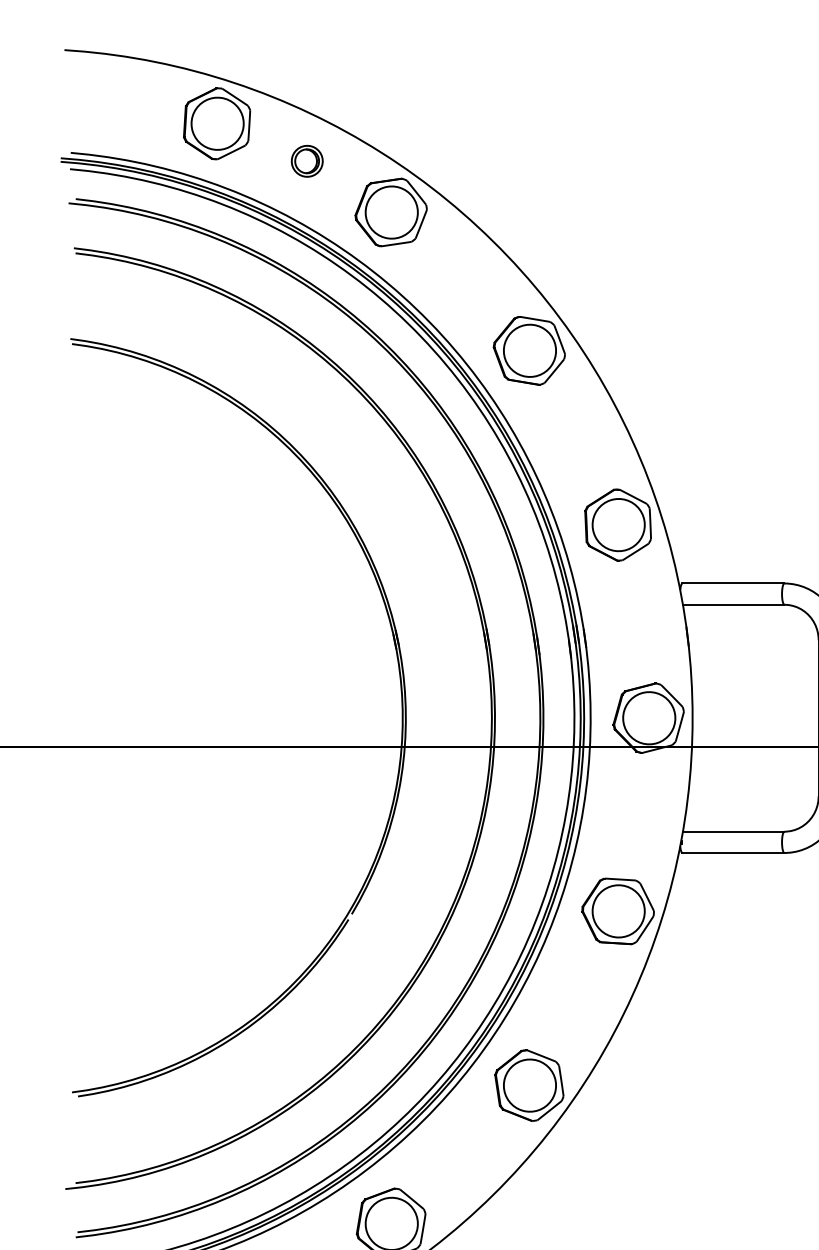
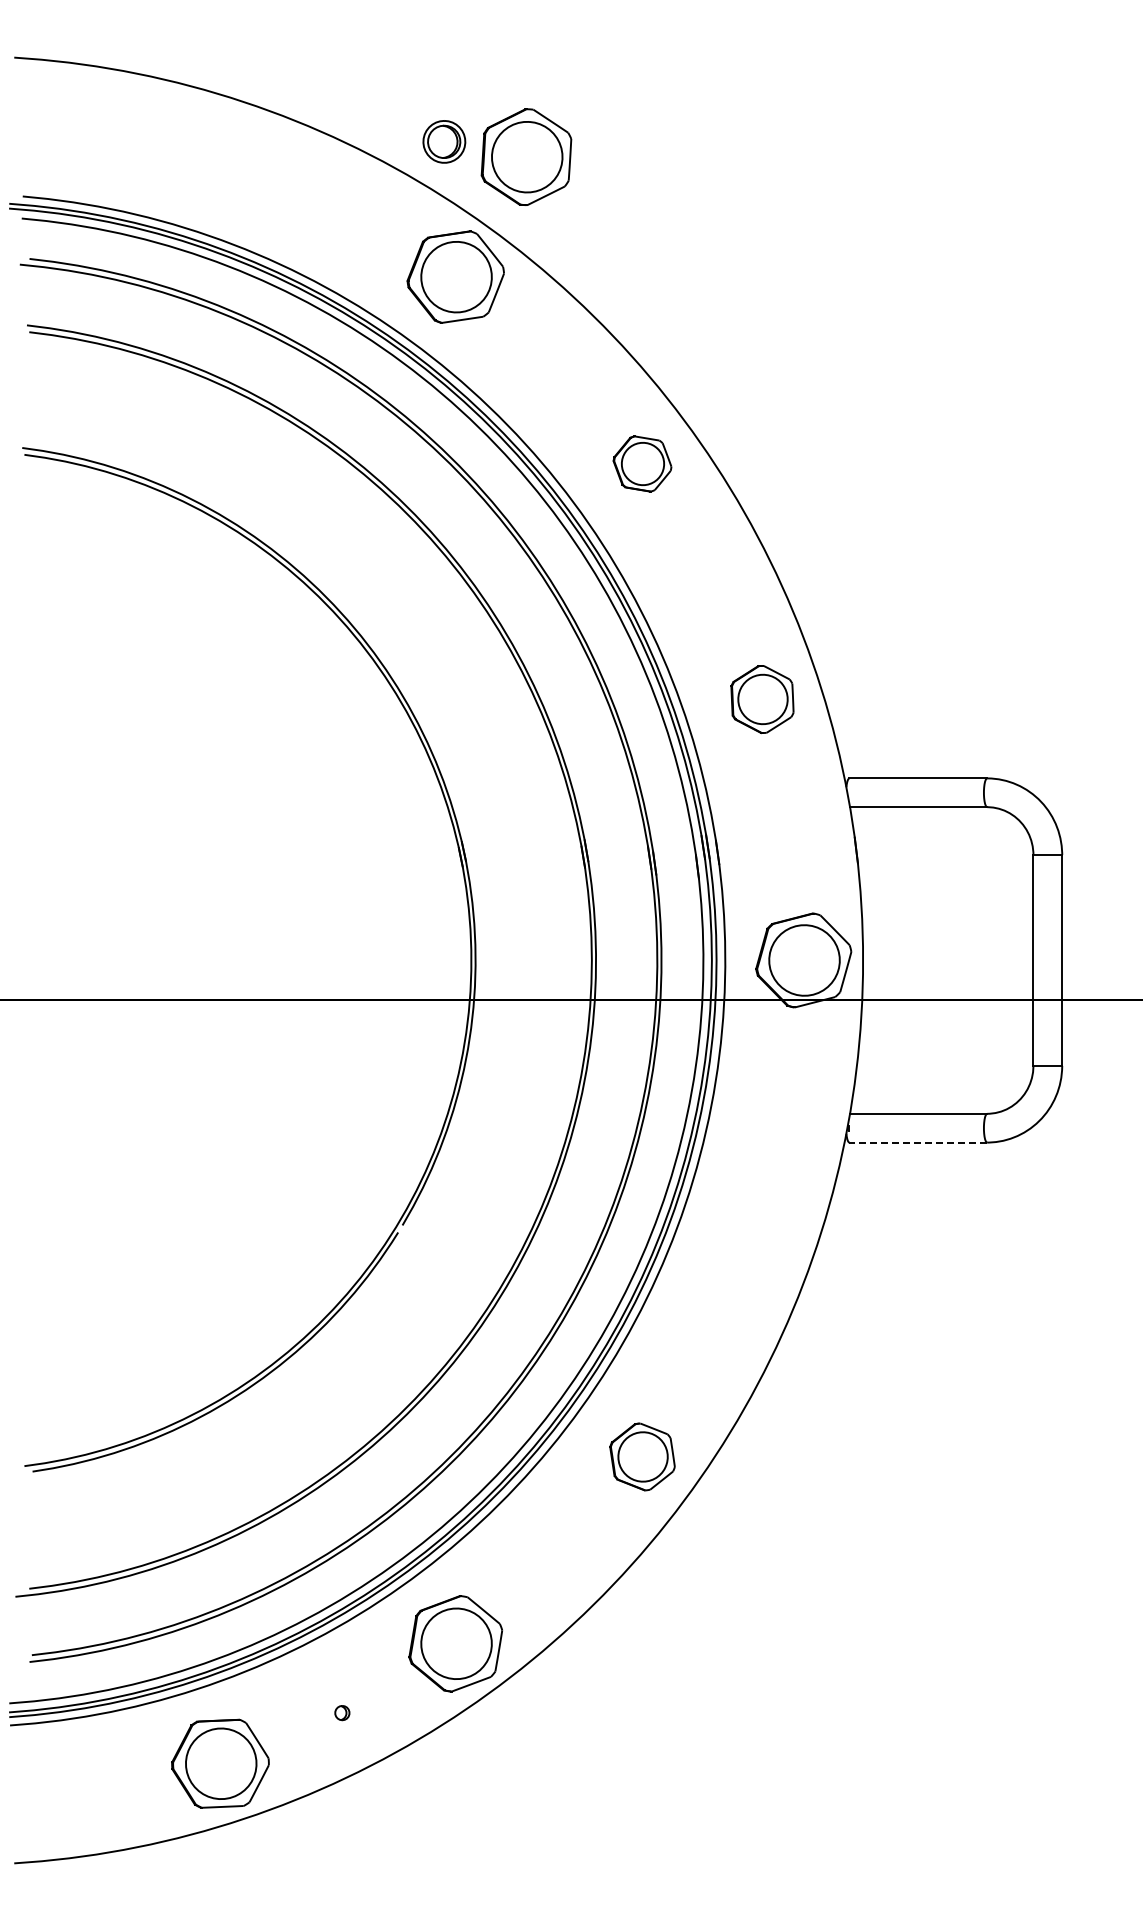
part: (217, 123) -> (526, 156), moved
part: (307, 161) -> (444, 141), moved
part: (529, 350) -> (642, 463), size x0.6
part: (618, 525) -> (762, 699), size x0.7
line: (733, 852) -> (918, 1142), solid -> dashed
part: (618, 911) -> (762, 1221), removed
part: (529, 1085) -> (642, 1456), size x0.7

